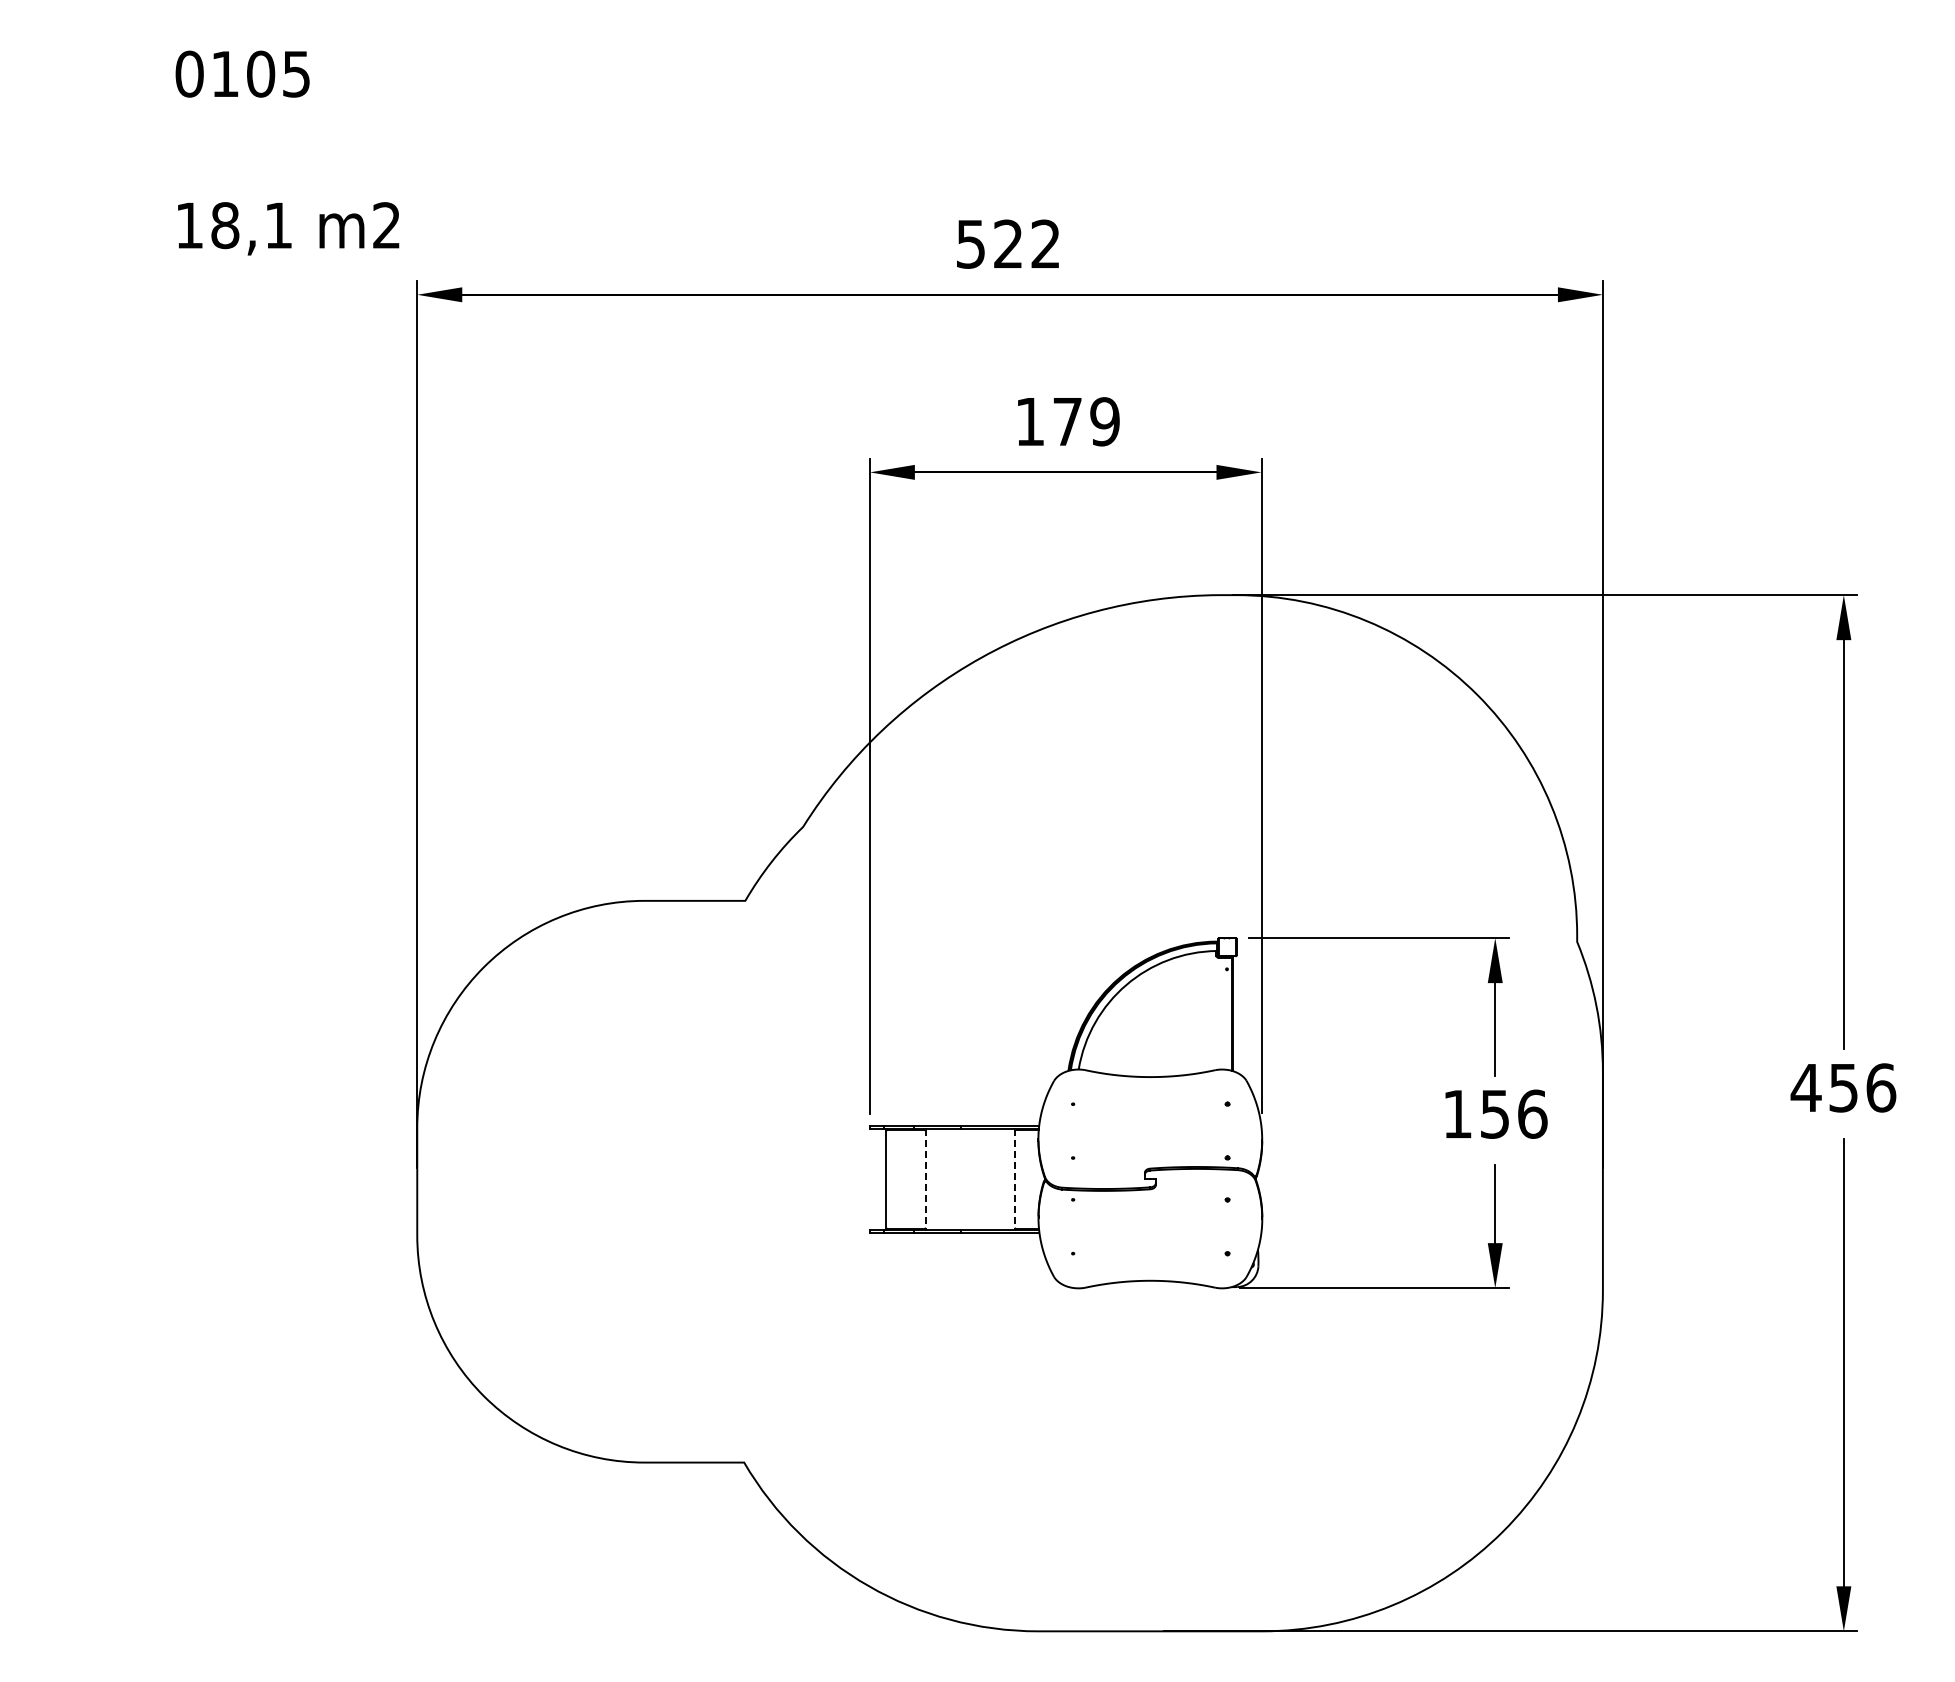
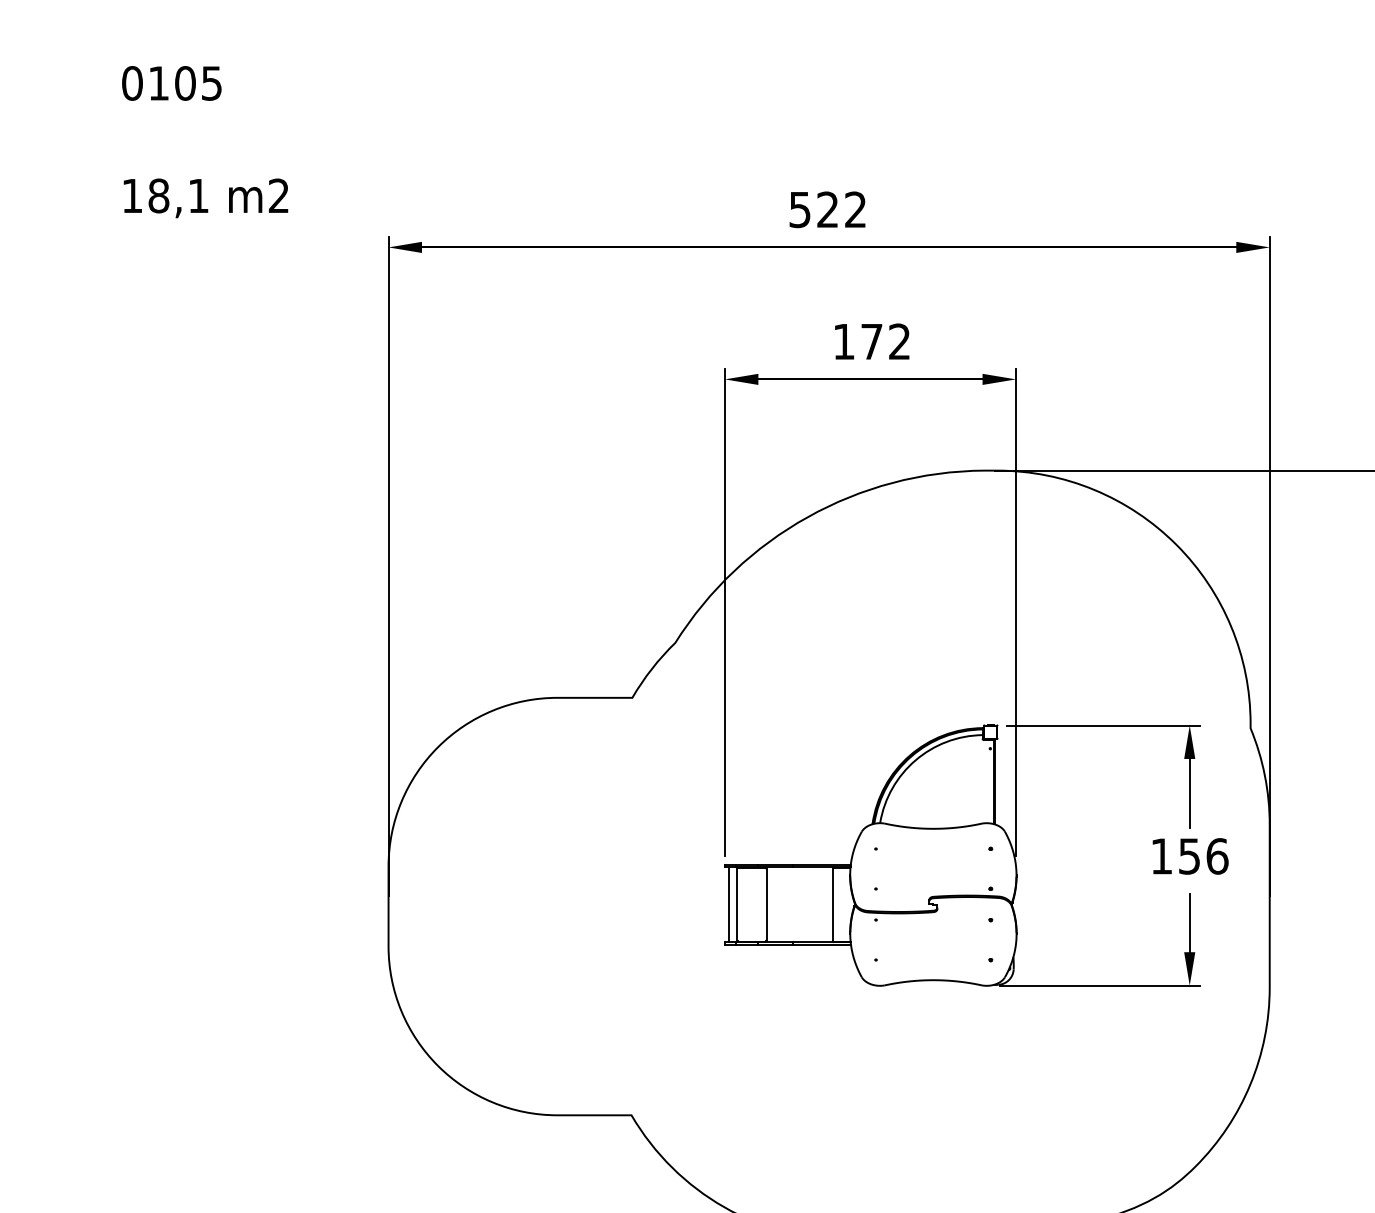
text: (287, 152) -> (205, 141), moved
text: (1104, 421) -> (899, 341), 179 -> 172
line: (875, 1179) -> (729, 904), added
line: (925, 1179) -> (766, 904), dashed -> solid
line: (1014, 1179) -> (832, 904), dashed -> solid

